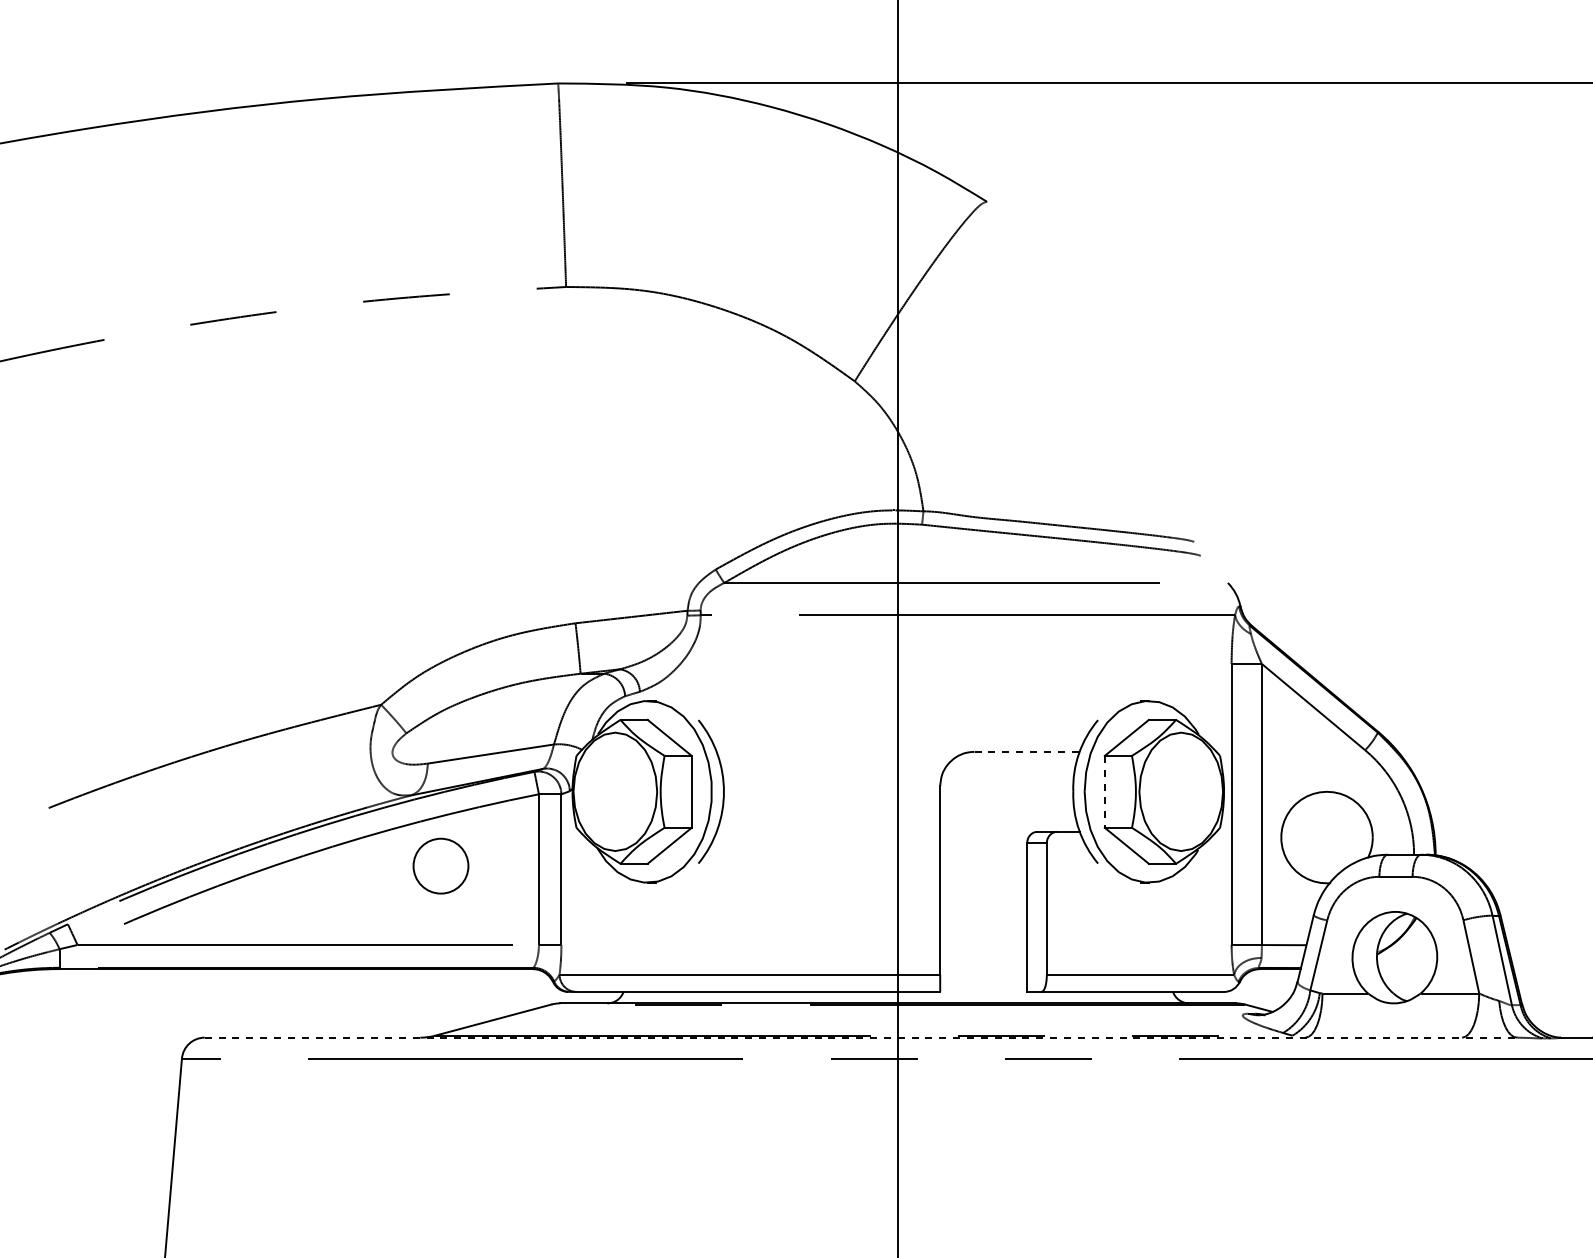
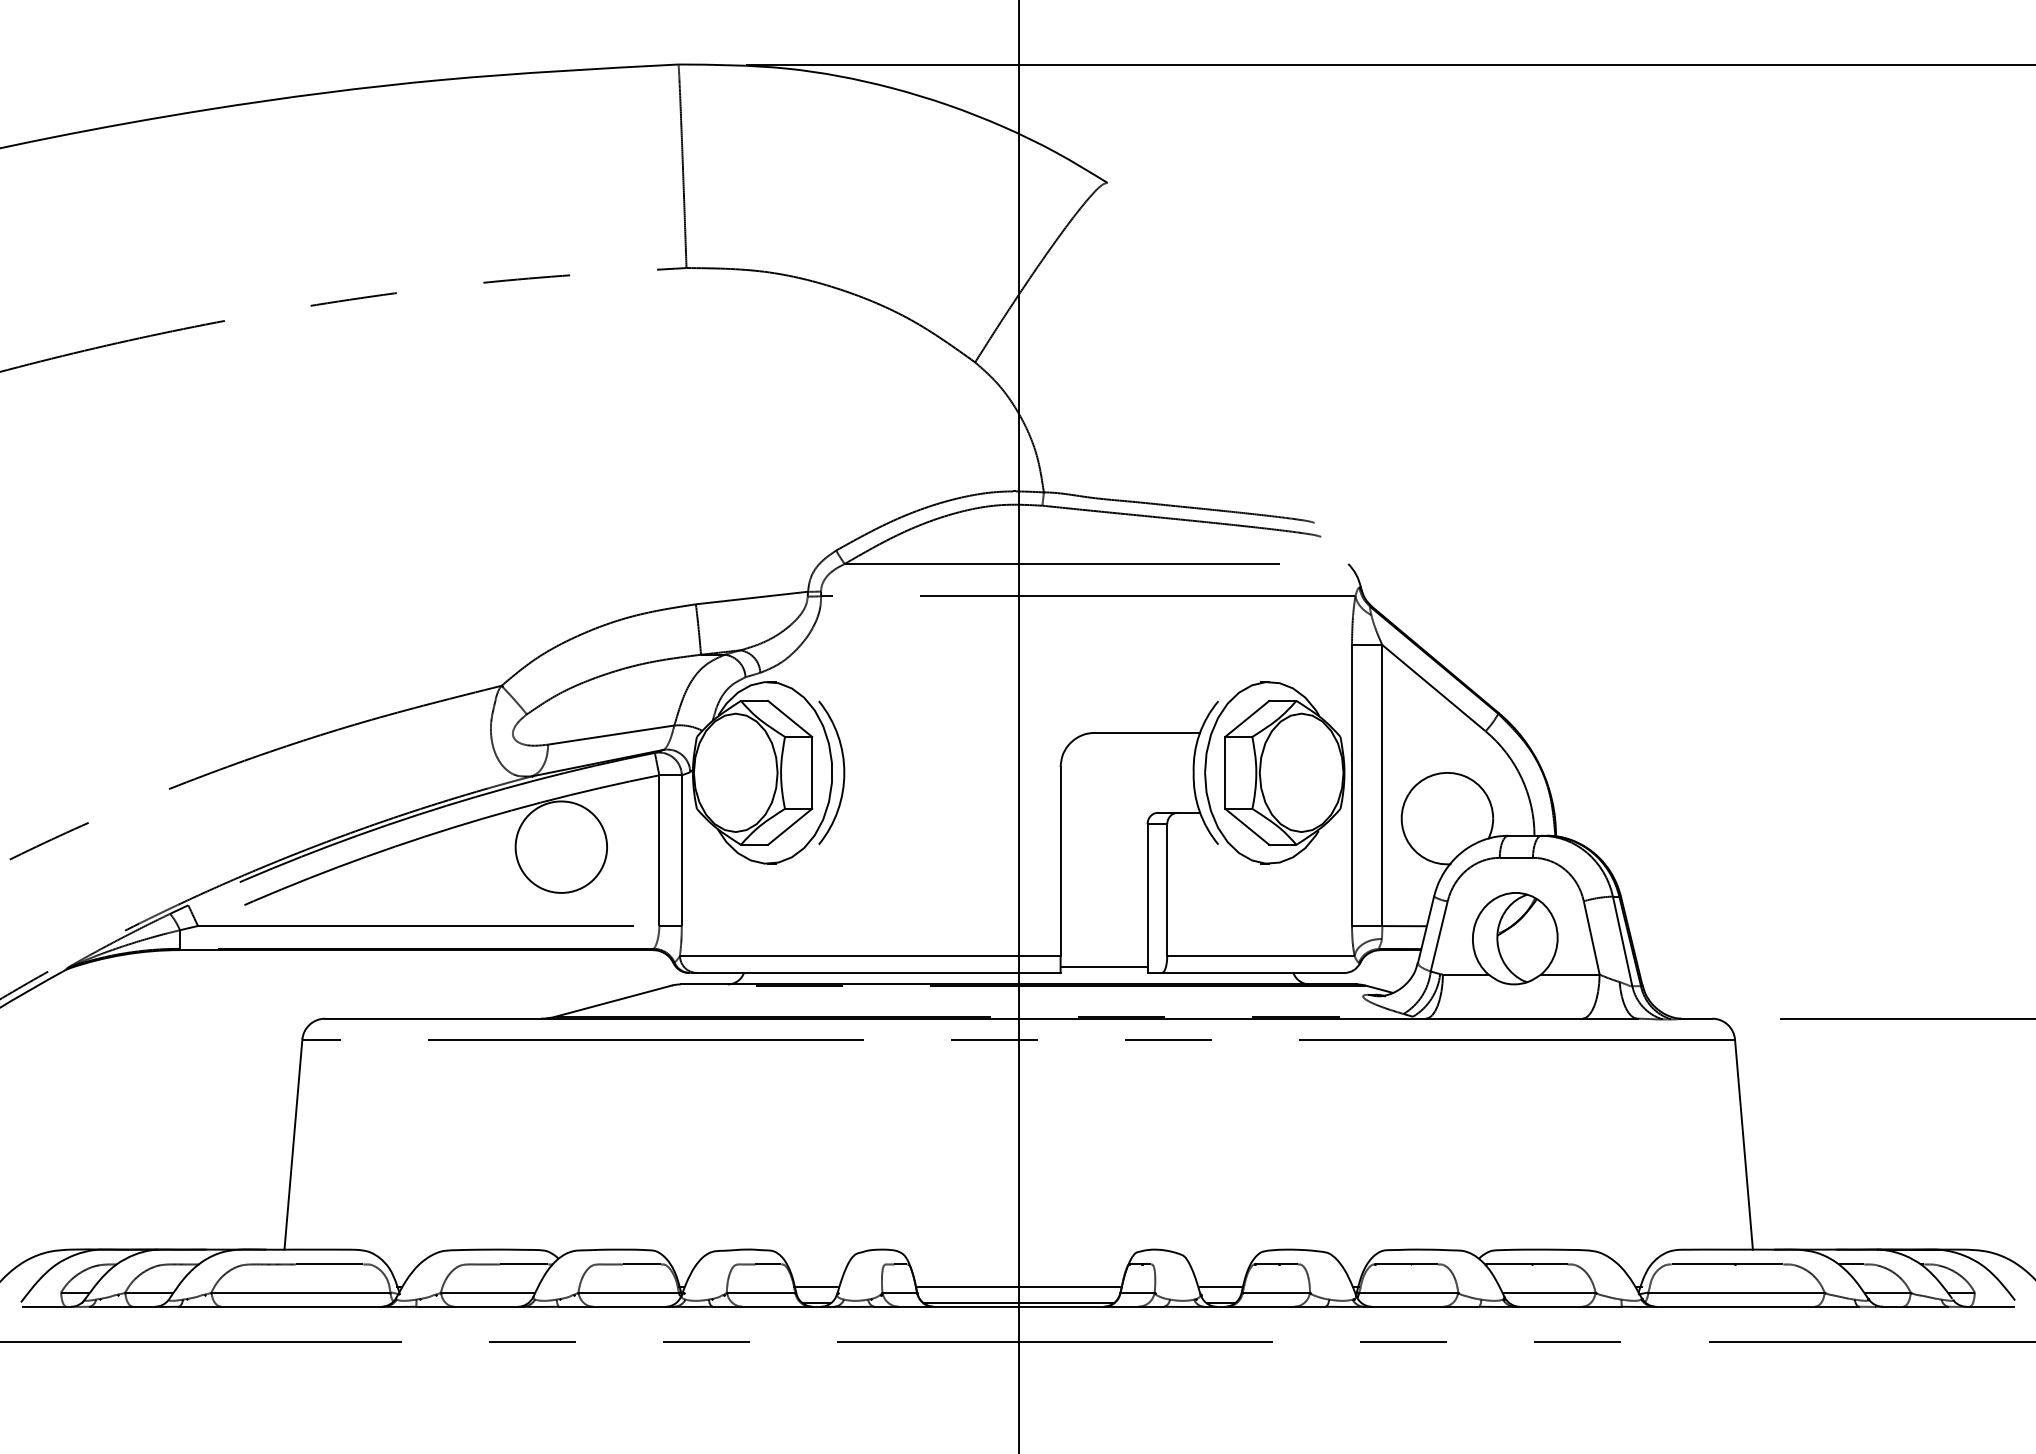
line: (1027, 751) -> (1147, 732), dashed -> solid
line: (1105, 791) -> (1225, 772), dashed -> solid
circle: (441, 865) -> (561, 846), size x1.67
line: (983, 986) -> (1103, 967), added
line: (861, 1037) -> (981, 1018), dashed -> solid

